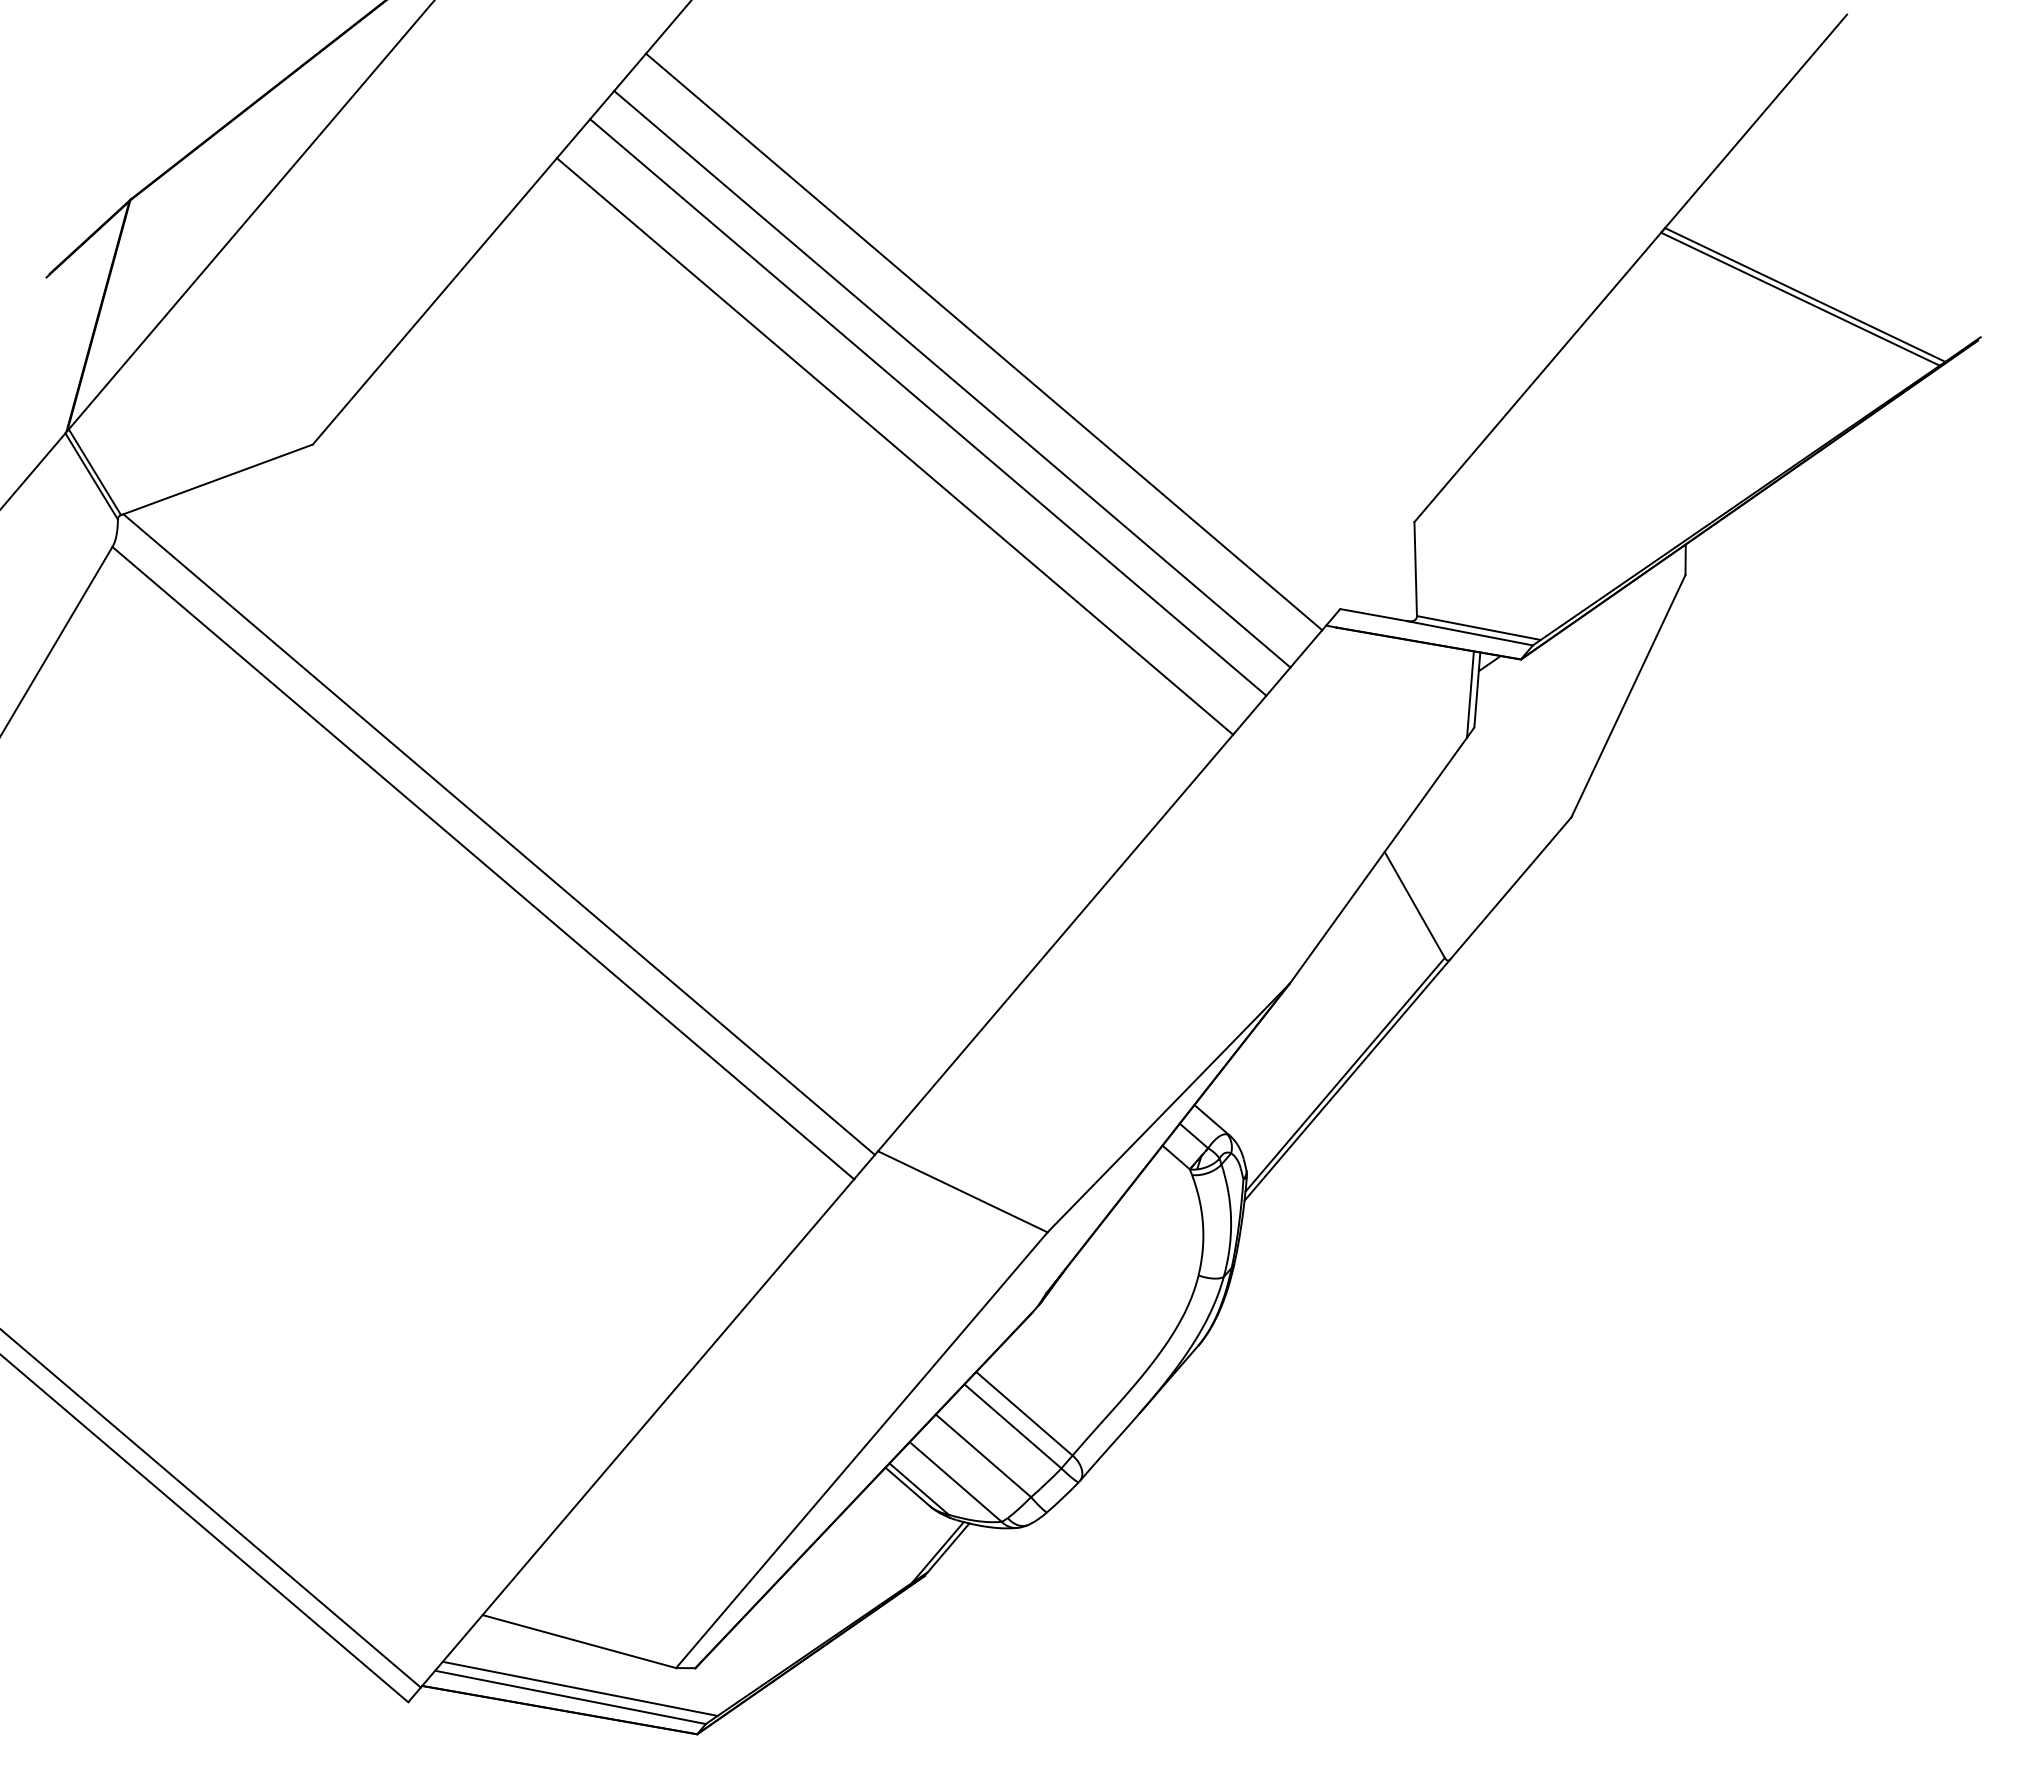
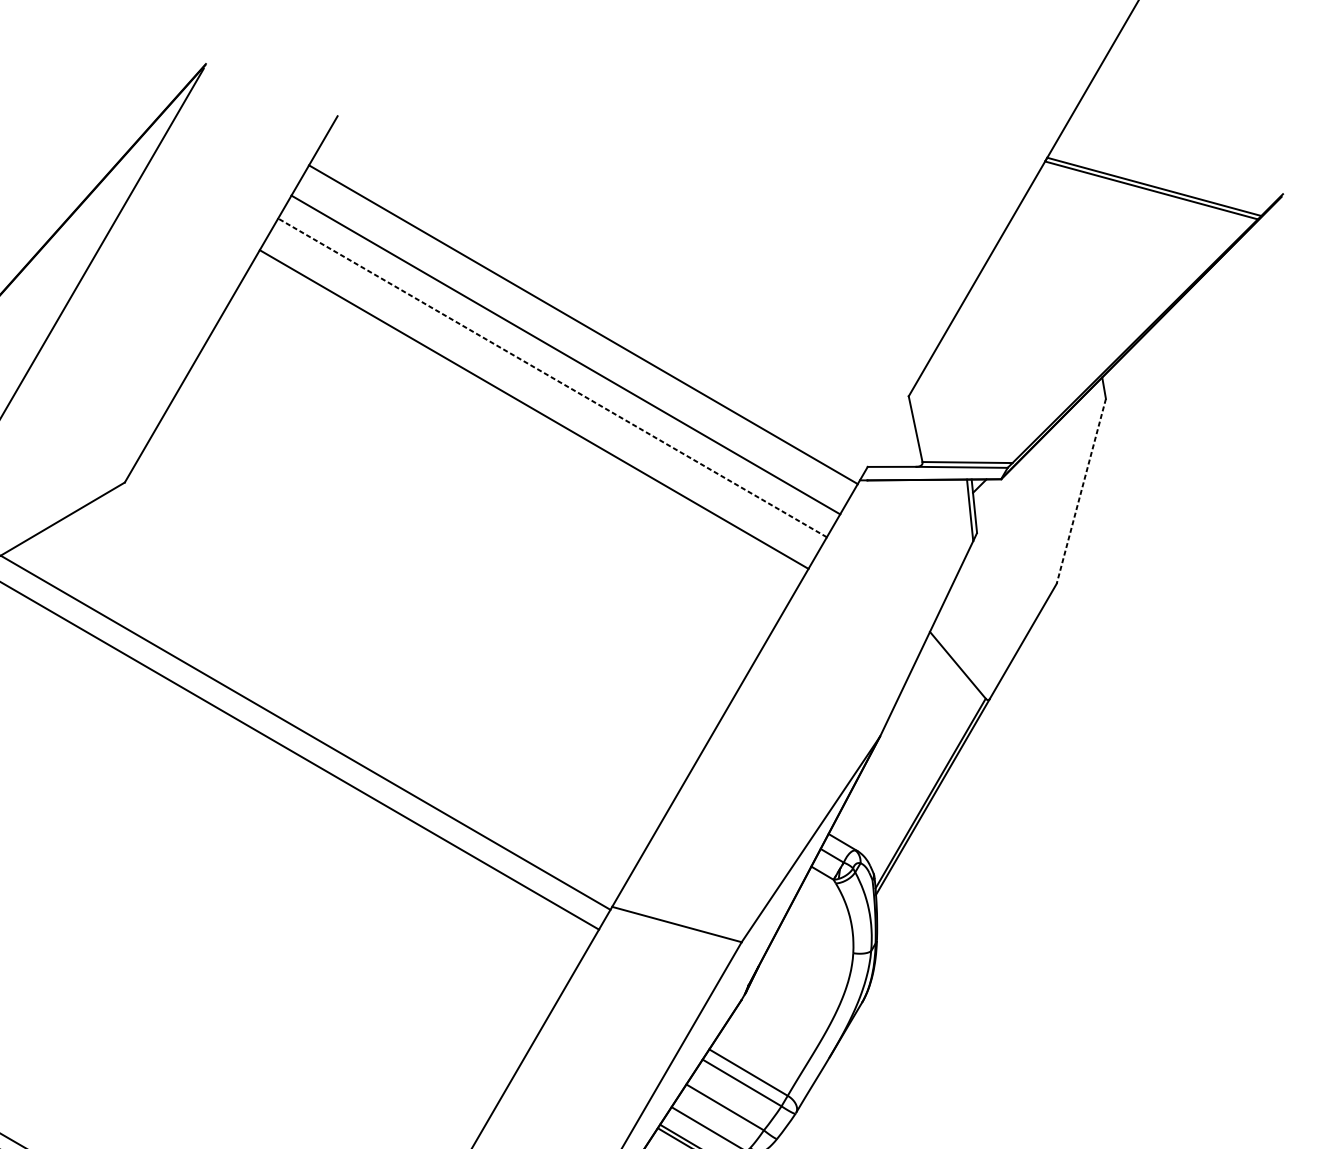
line: (927, 407) -> (551, 378), solid -> dashed
line: (1628, 696) -> (1081, 491), solid -> dashed

